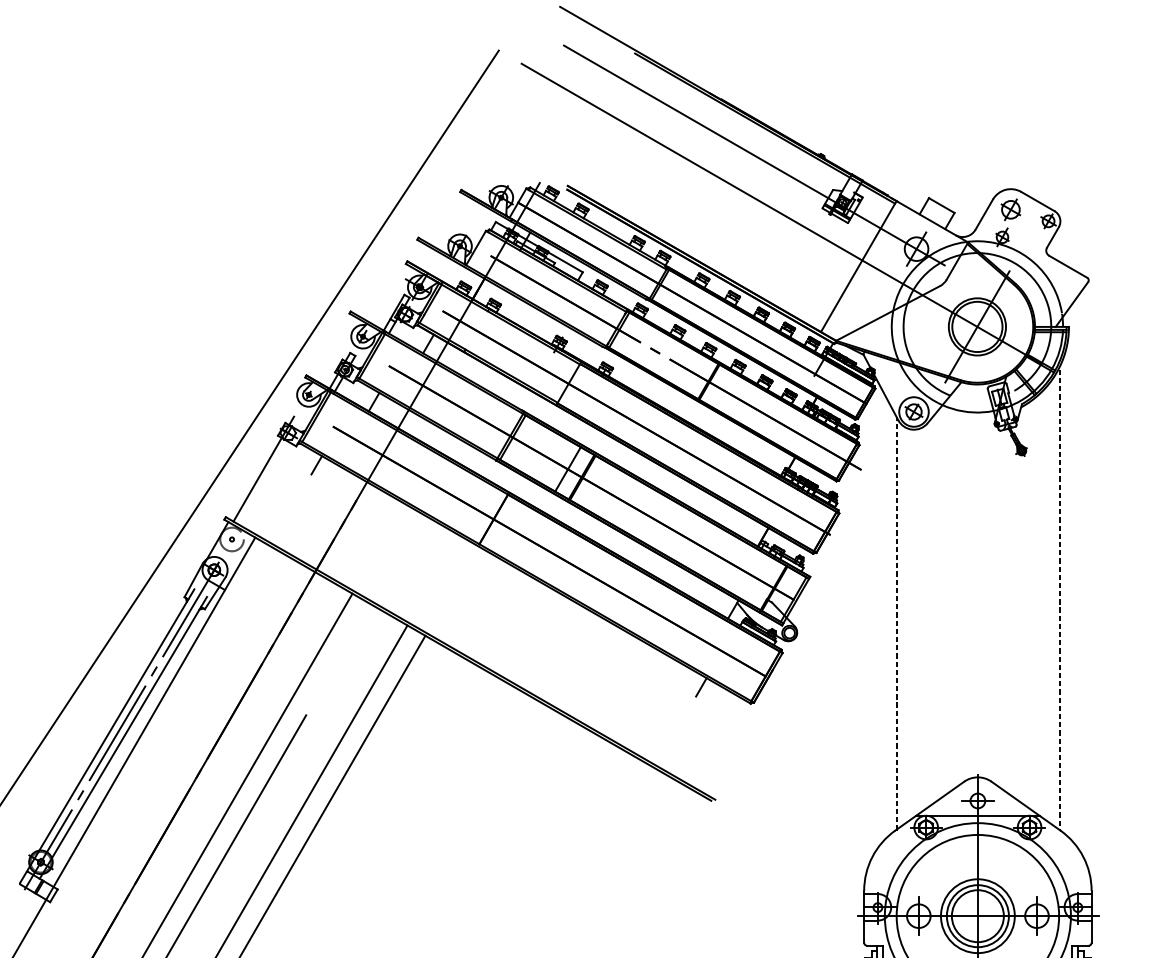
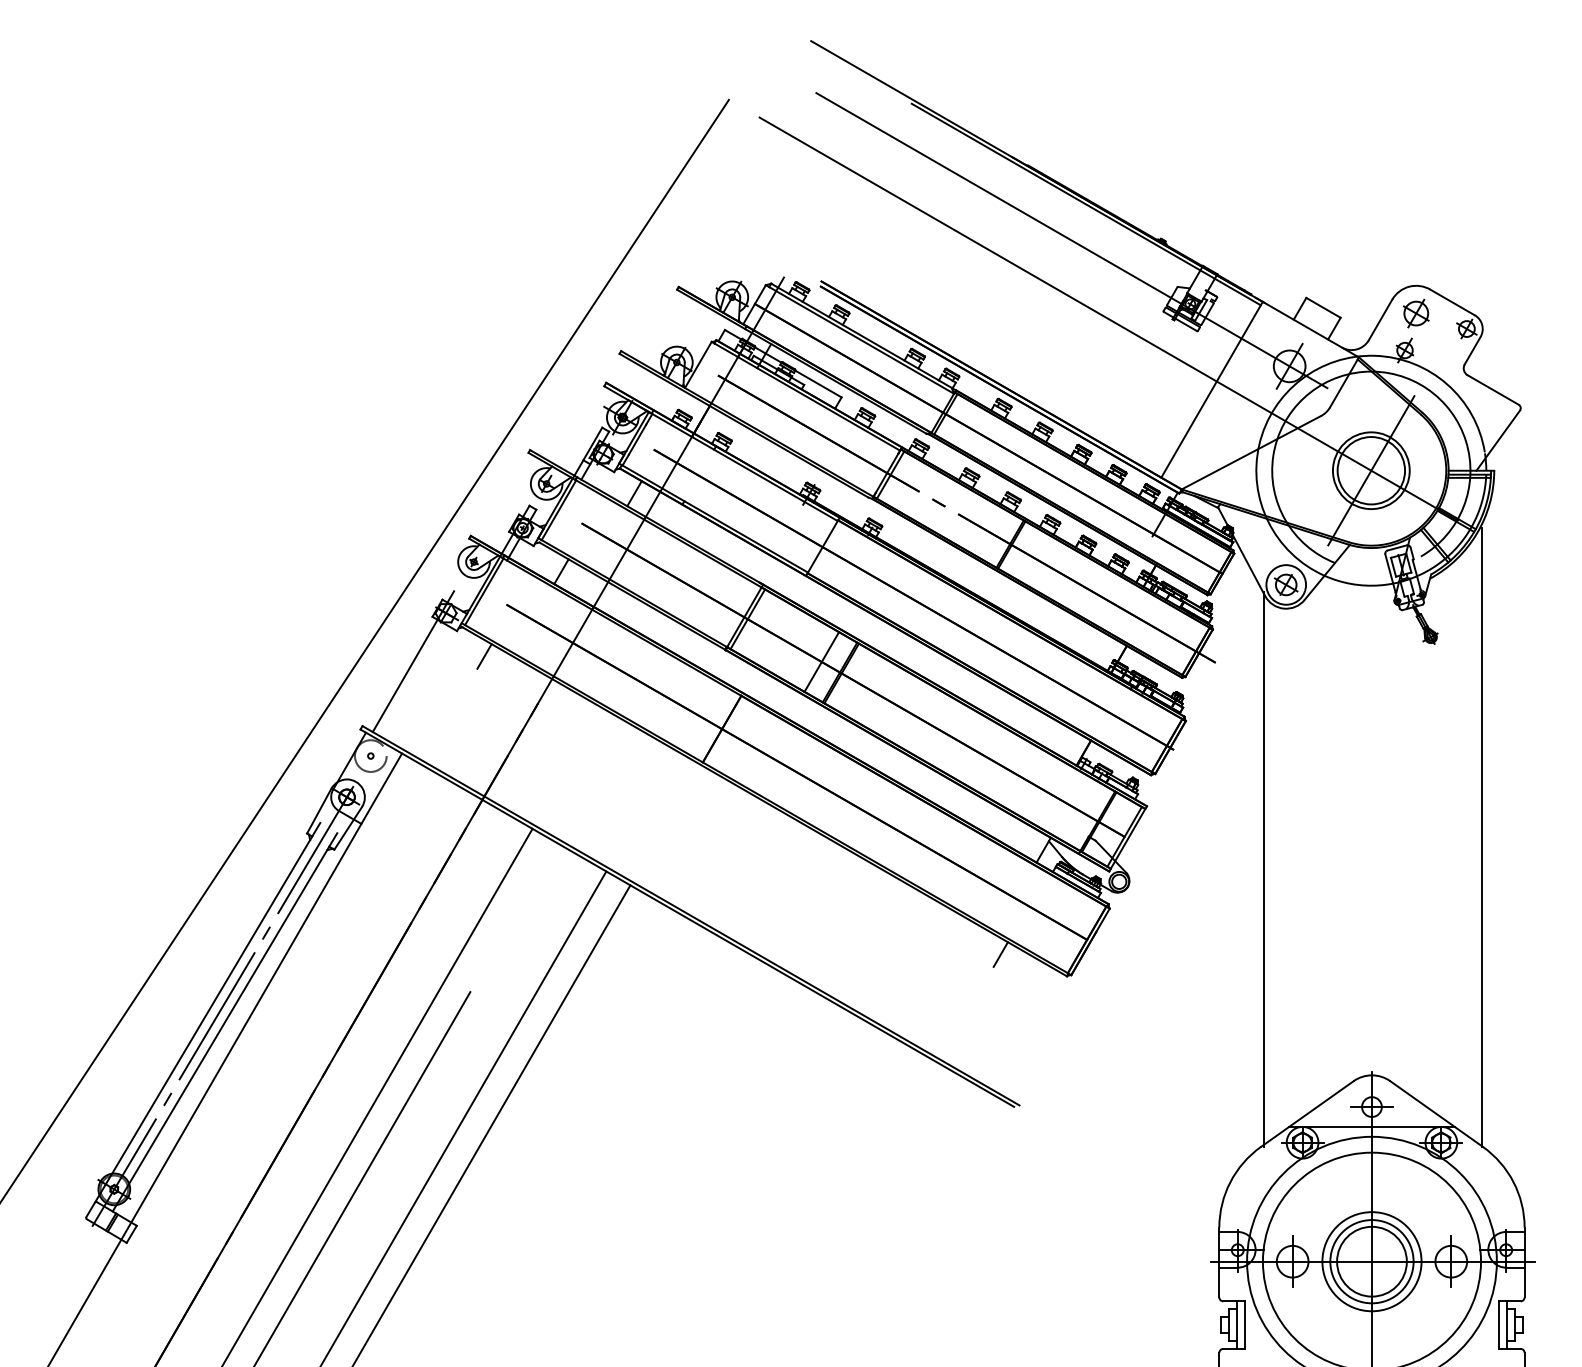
line: (1059, 600) -> (1481, 838), dashed -> solid
line: (897, 623) -> (1263, 869), dashed -> solid

